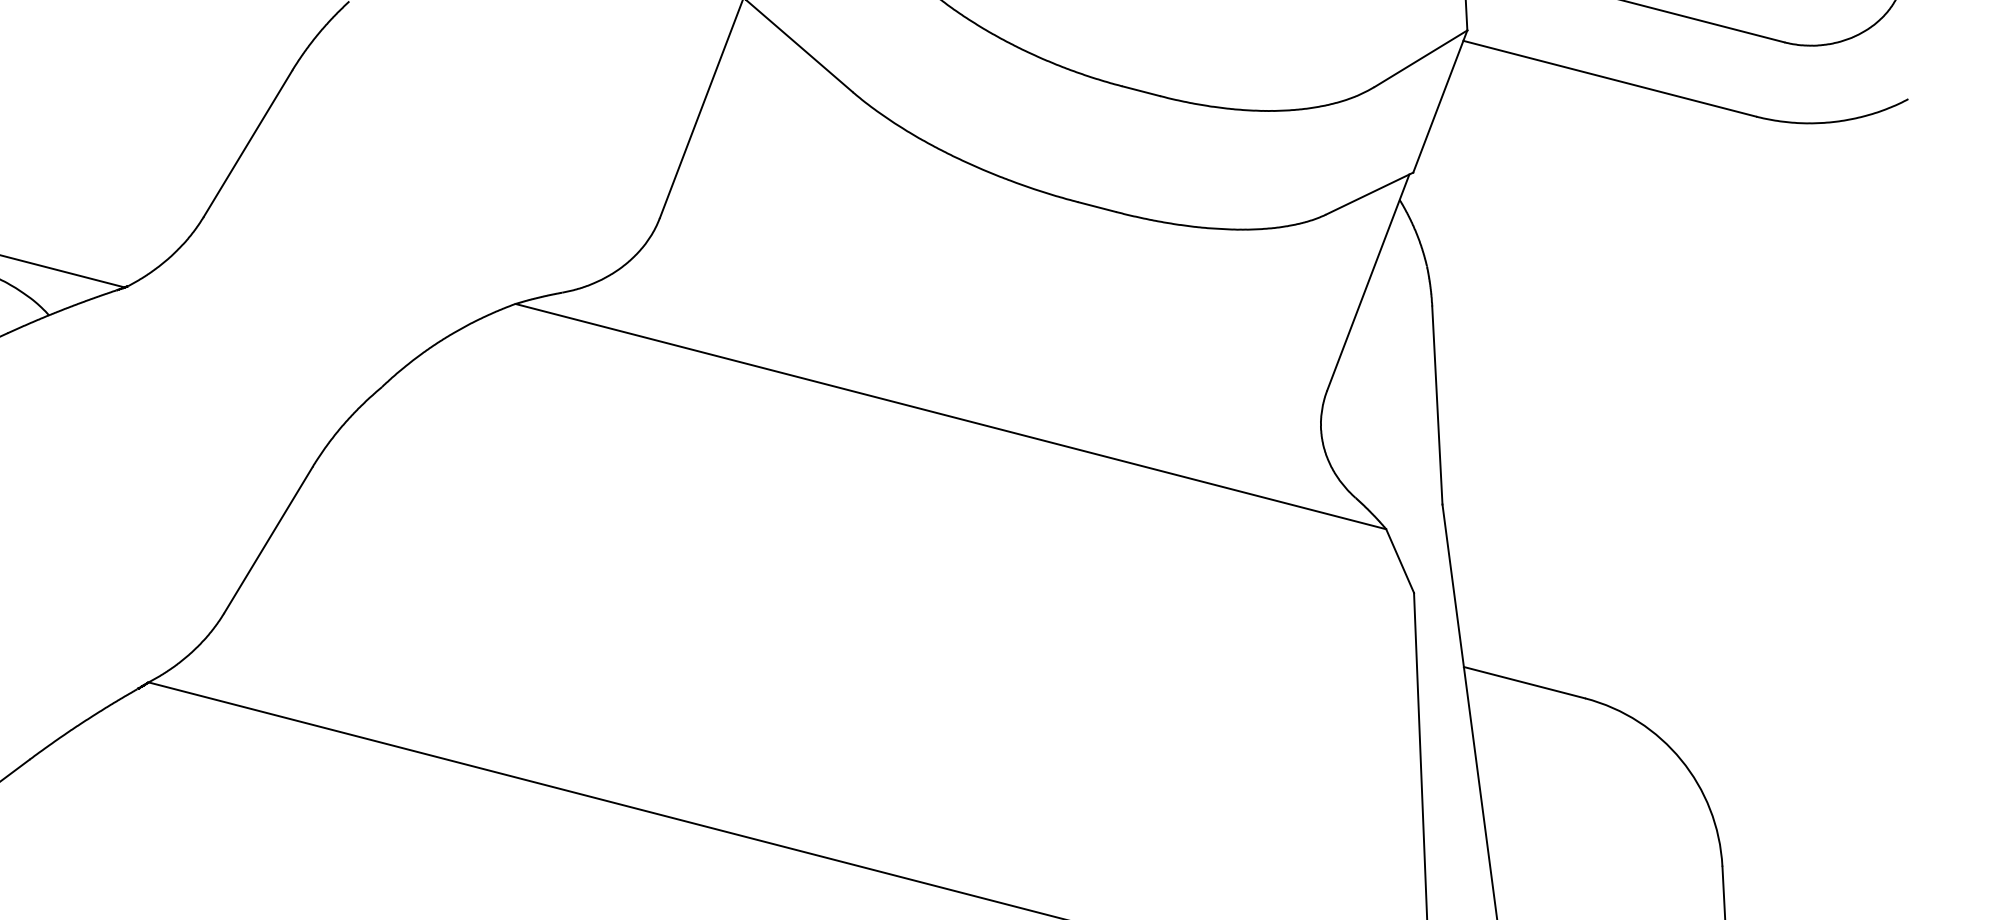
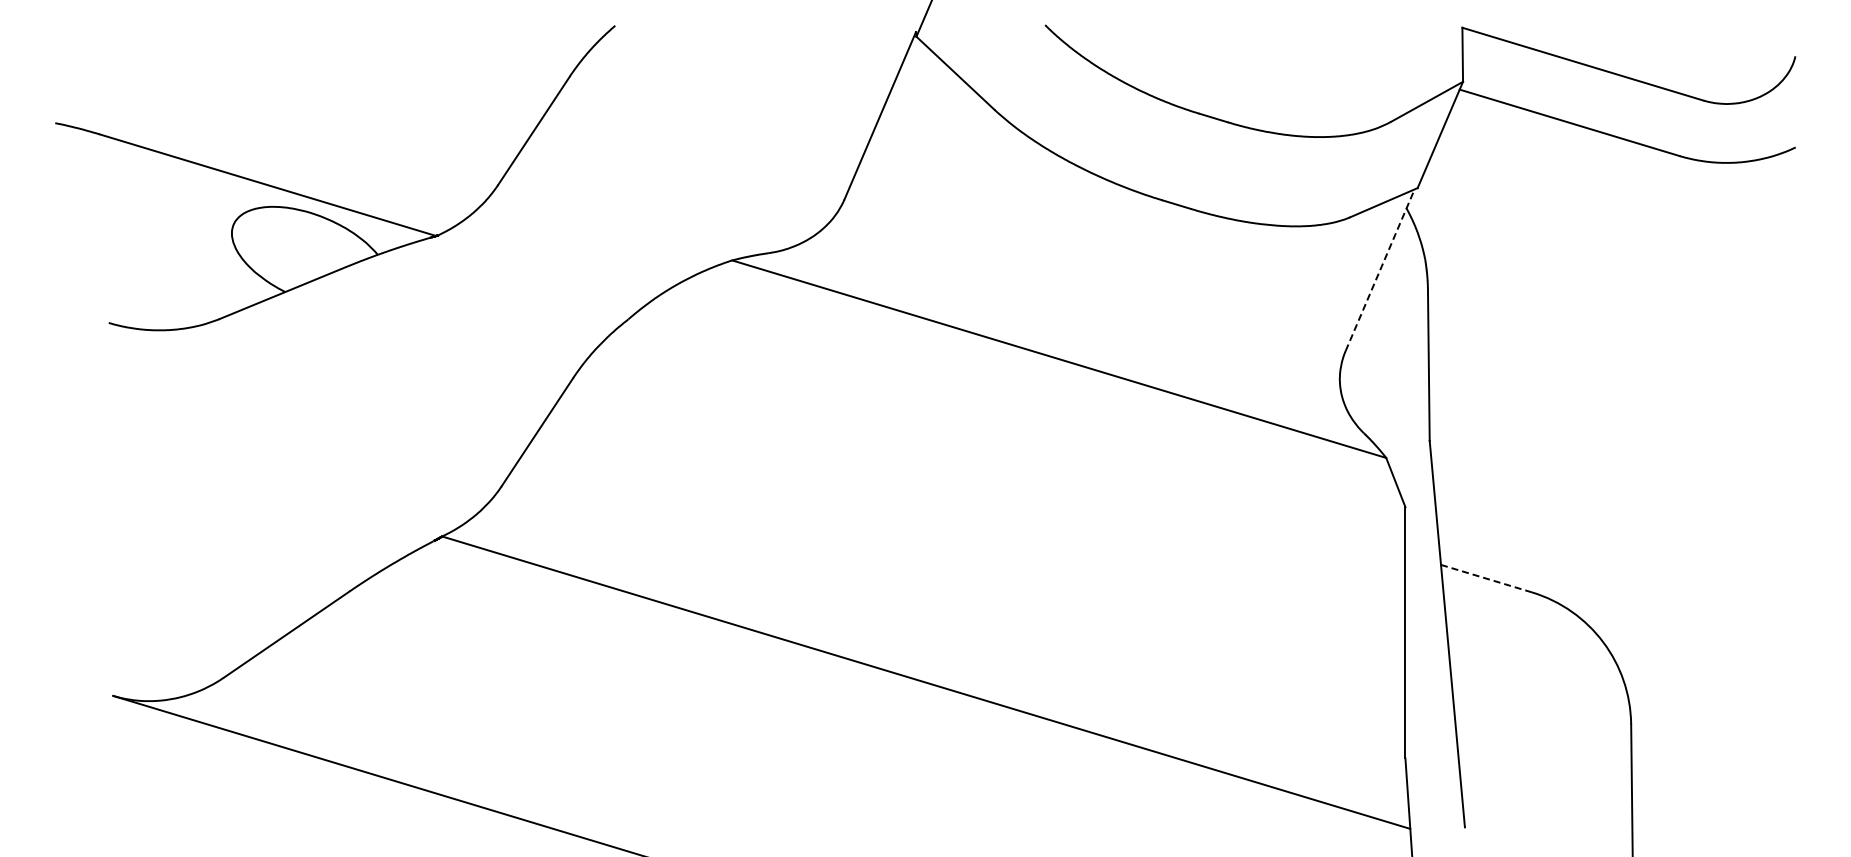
line: (1368, 282) -> (1380, 270), solid -> dashed
line: (1524, 682) -> (1486, 578), solid -> dashed

